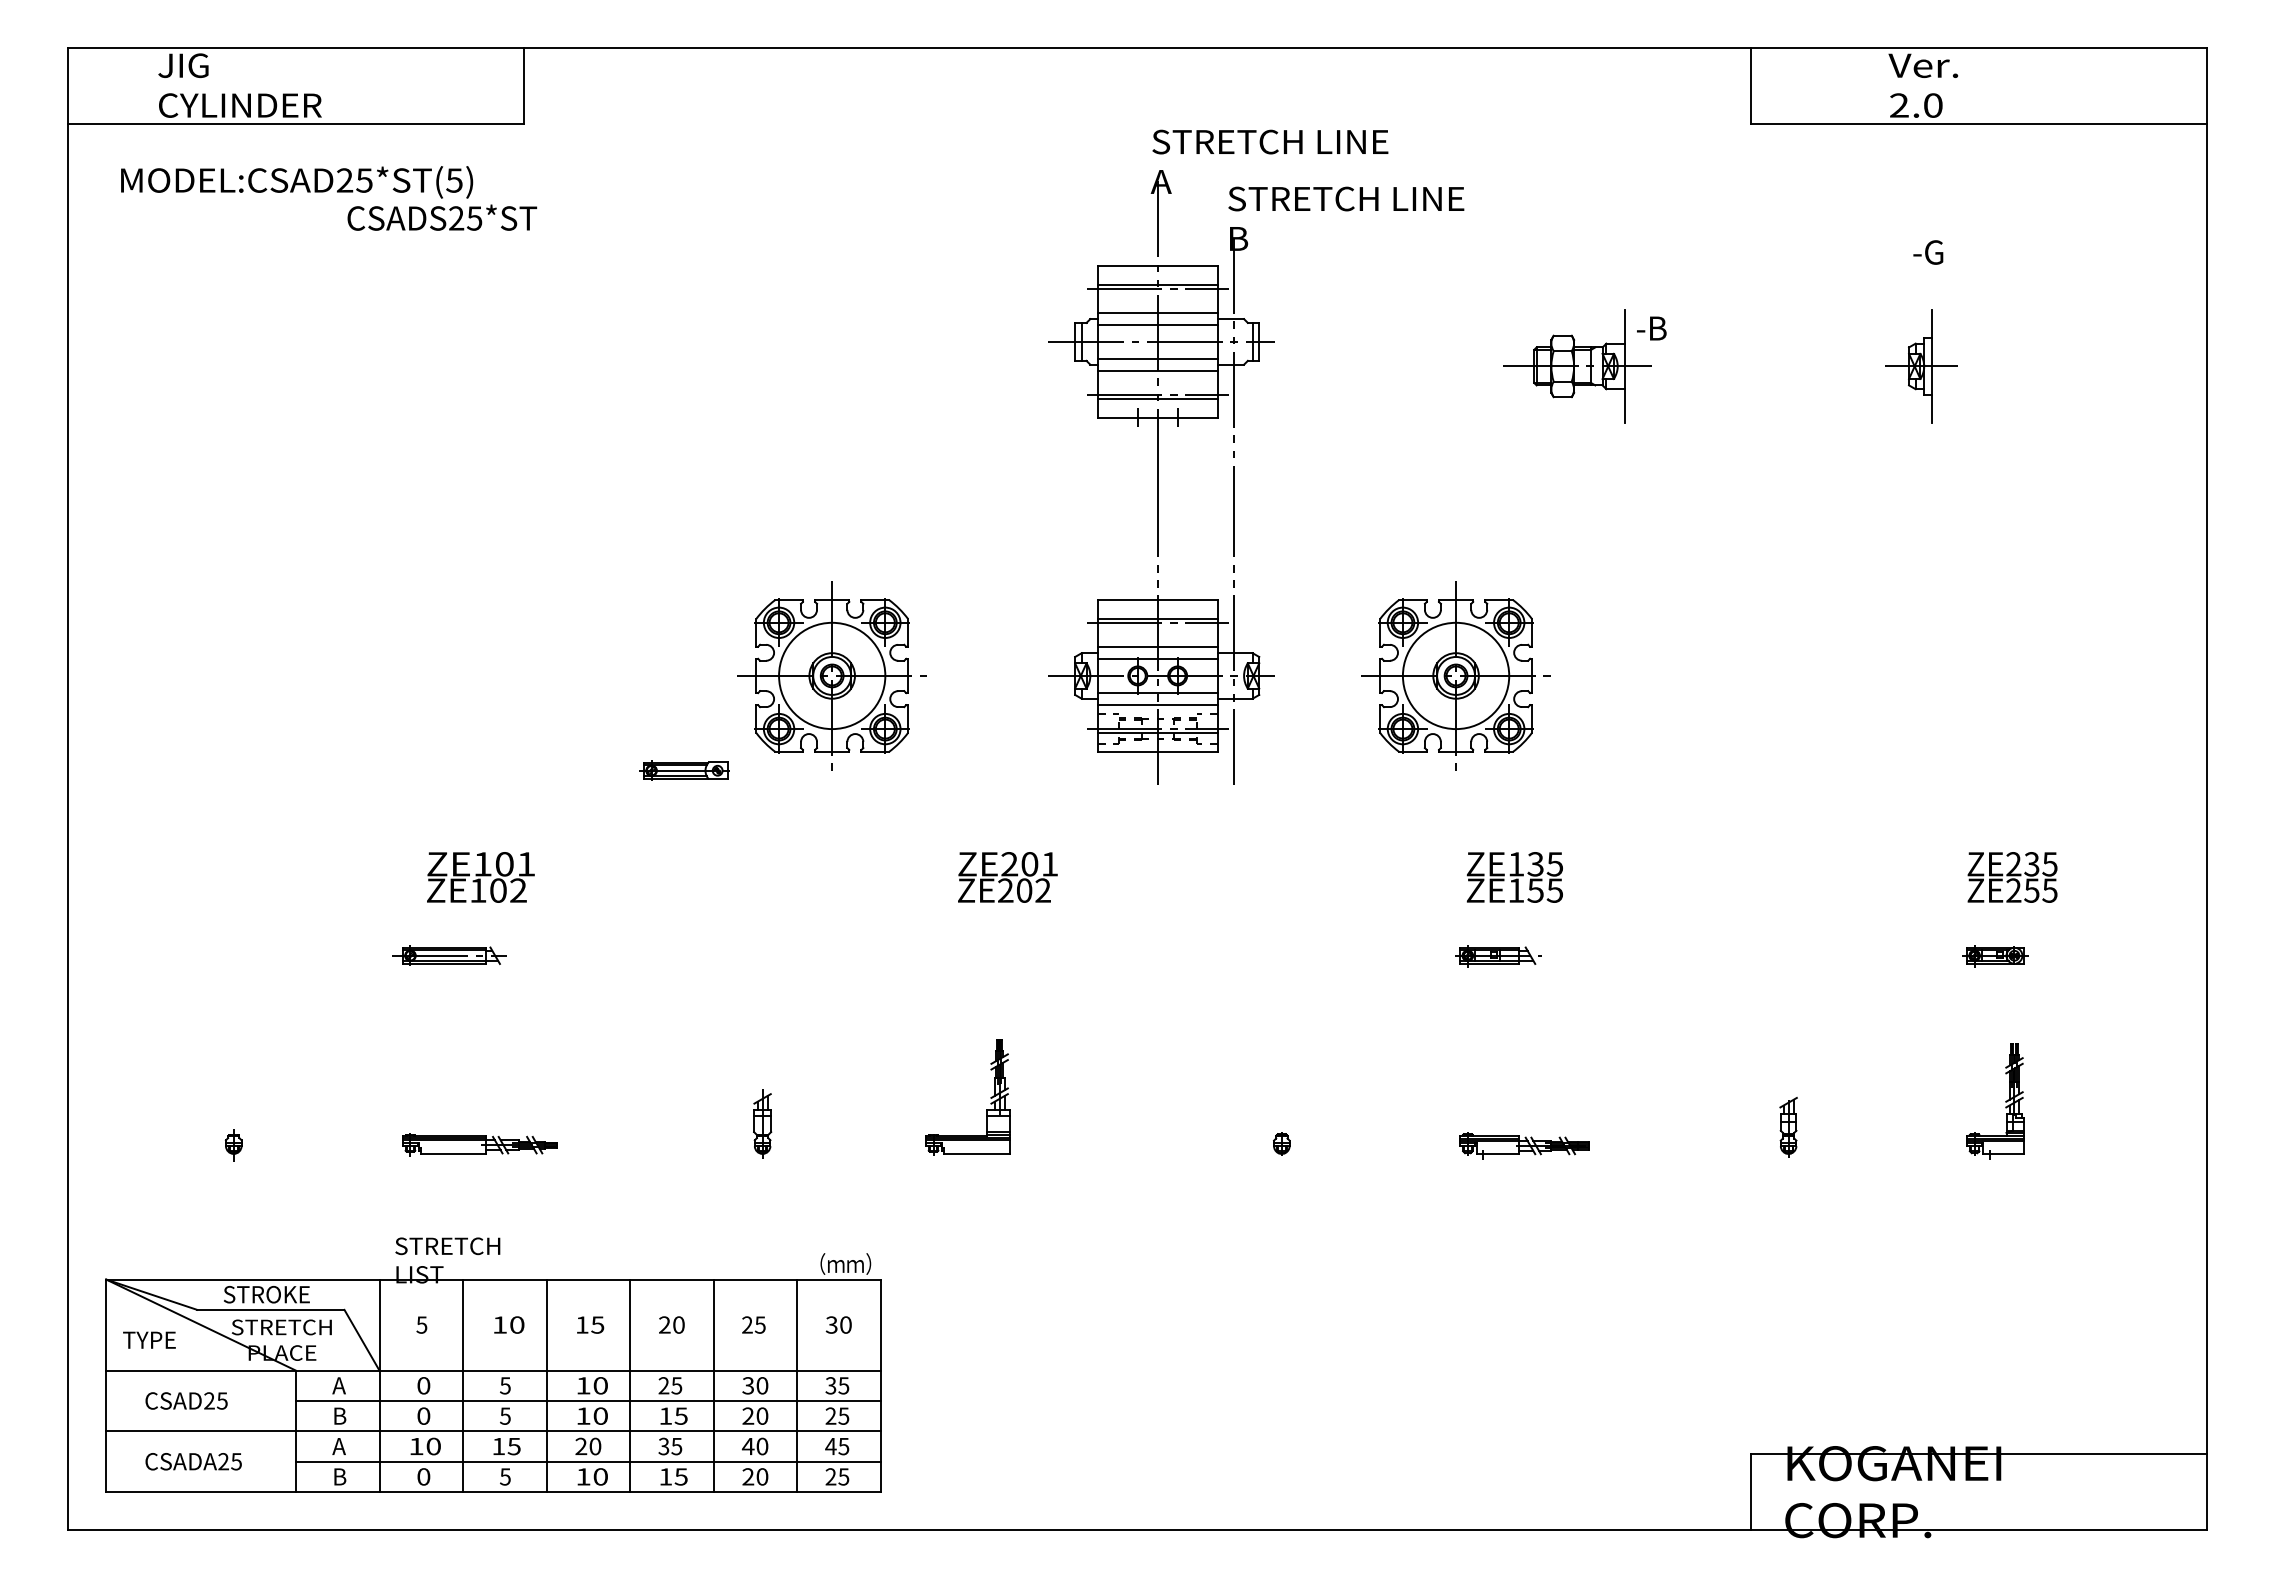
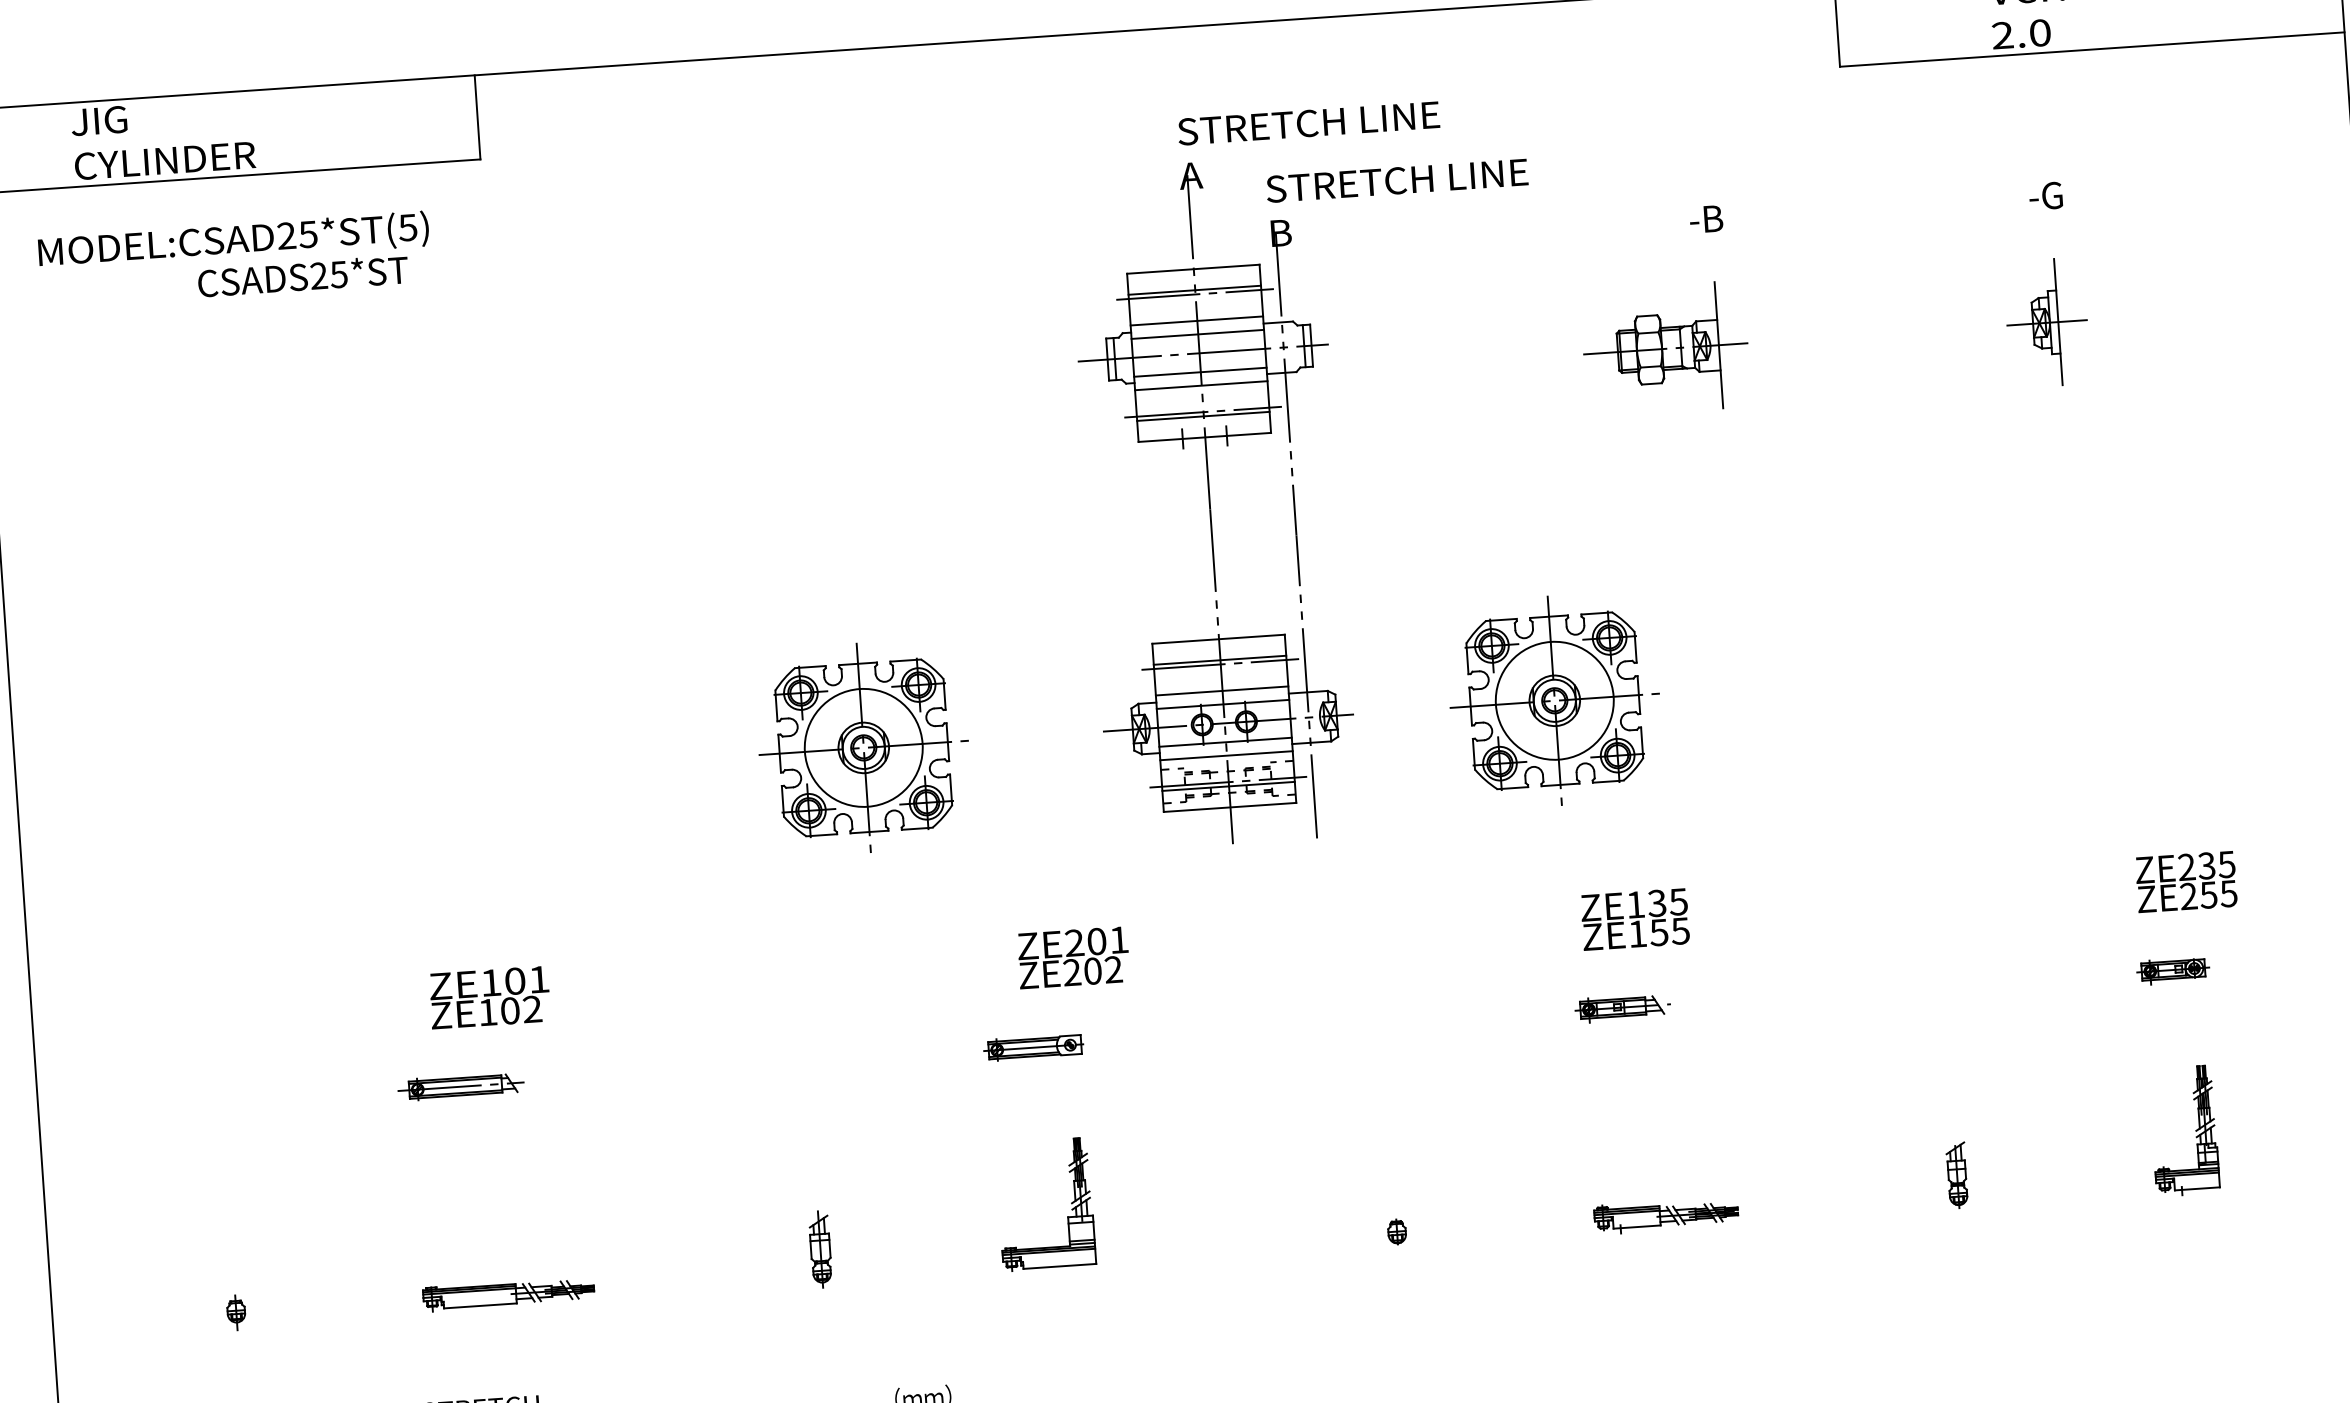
text: (442, 217) -> (303, 275), moved
text: (1651, 328) -> (1706, 219), moved
part: (684, 770) -> (1033, 1047), moved

